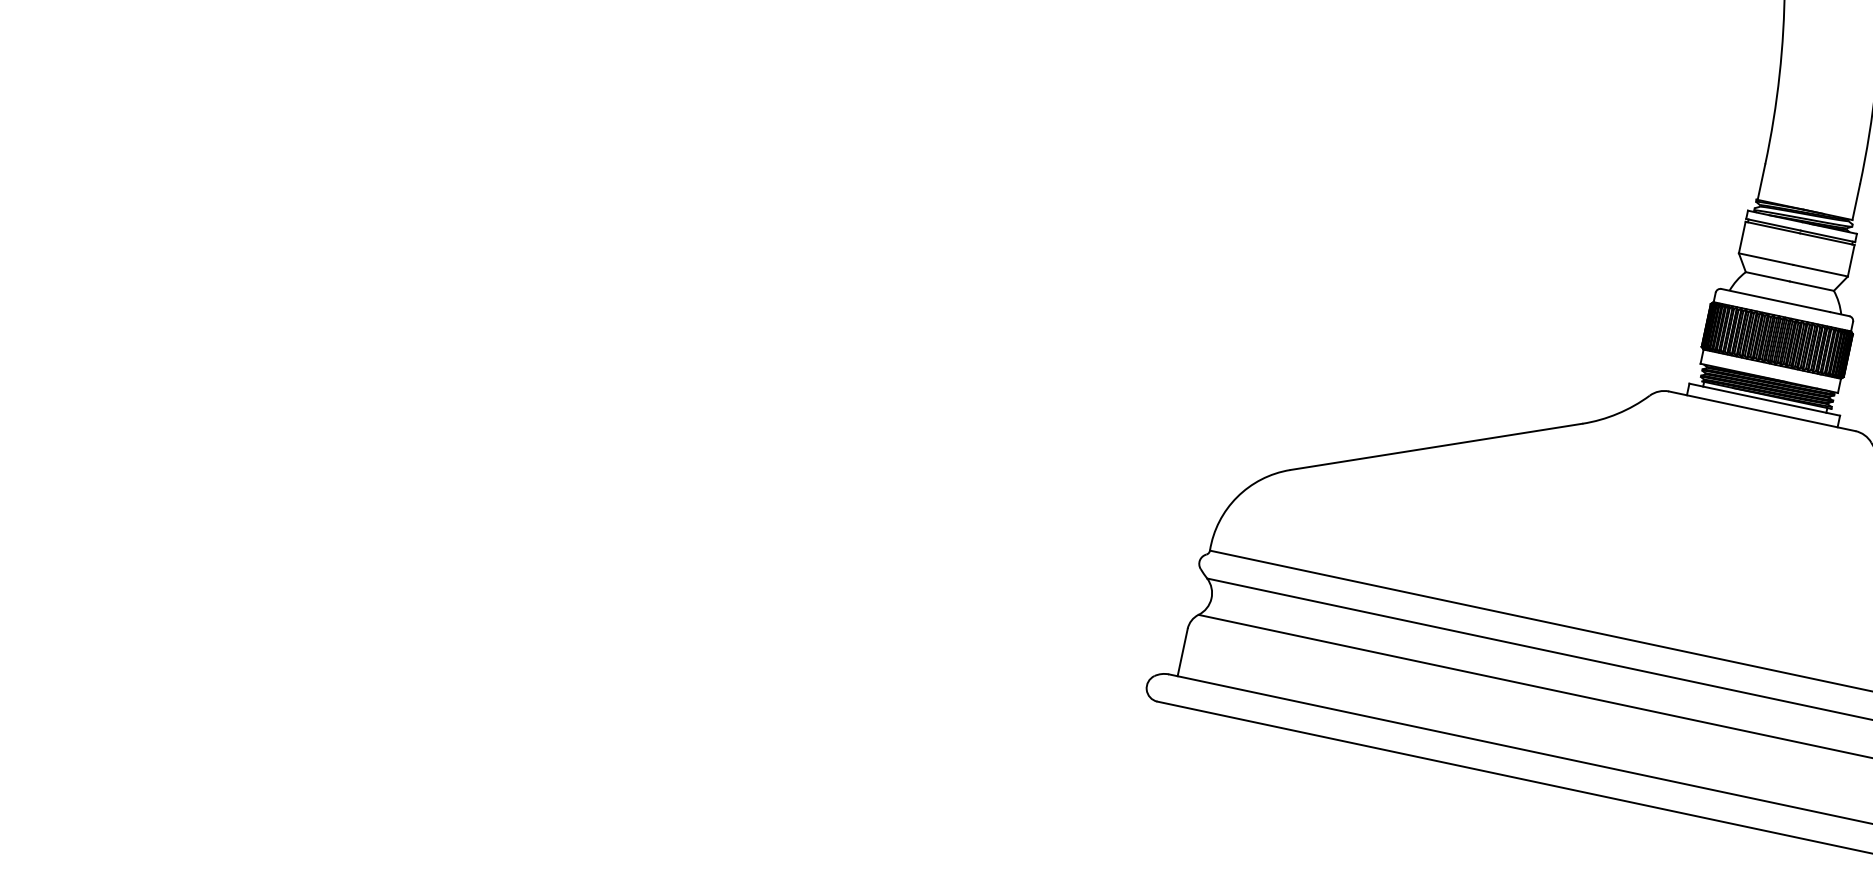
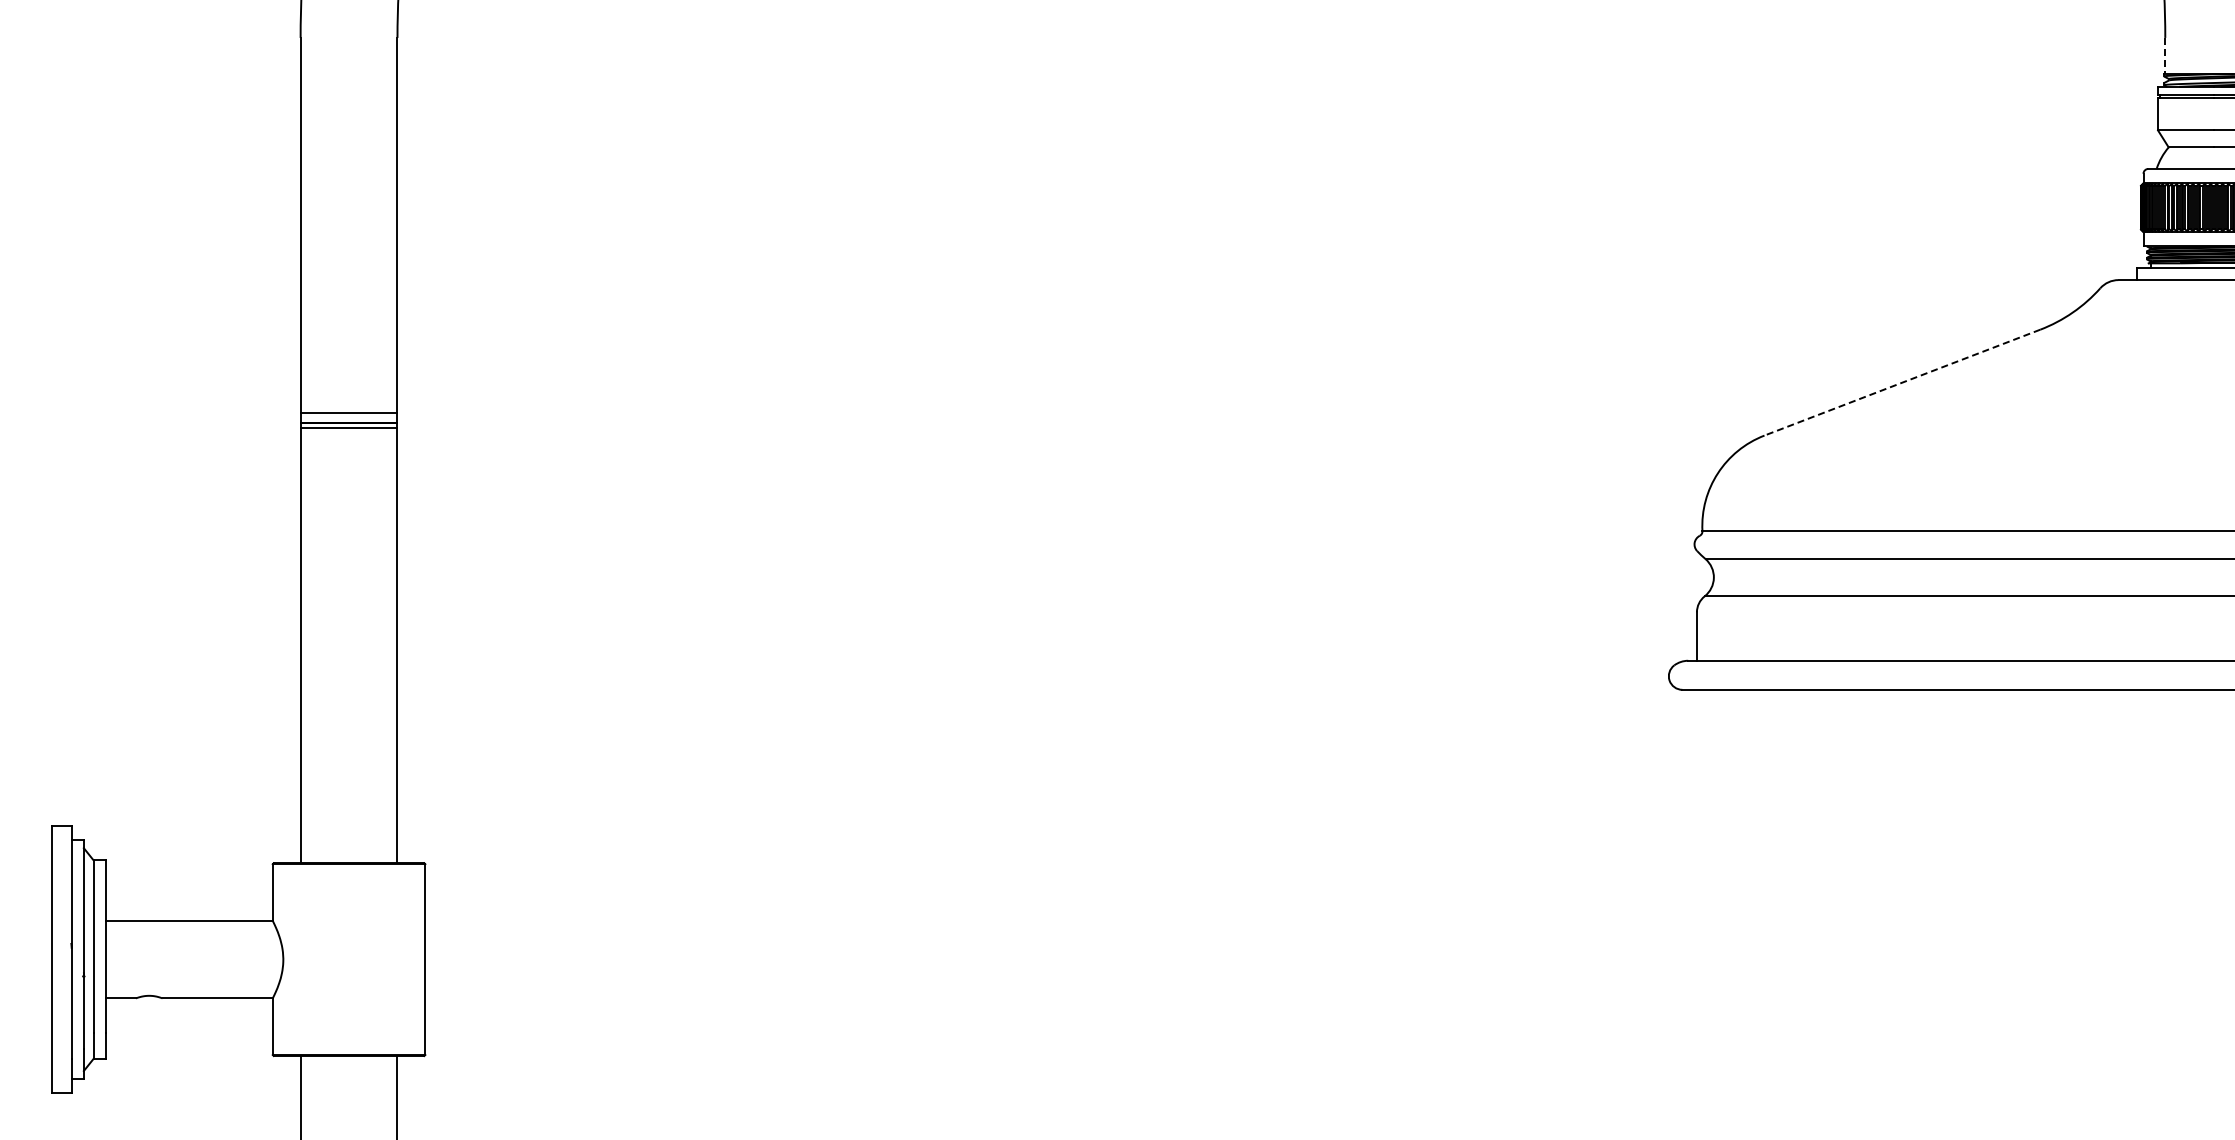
line: (1761, 182) -> (2165, 56), solid -> dashed
line: (1436, 446) -> (1902, 382), solid -> dashed

